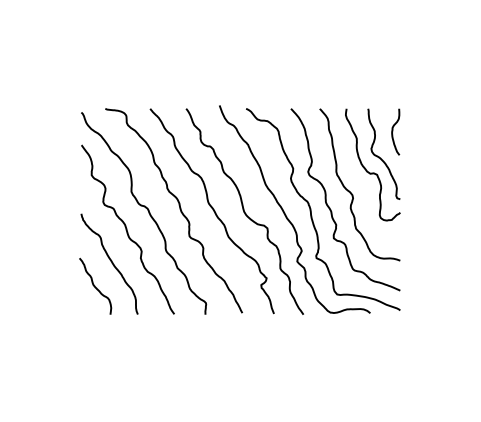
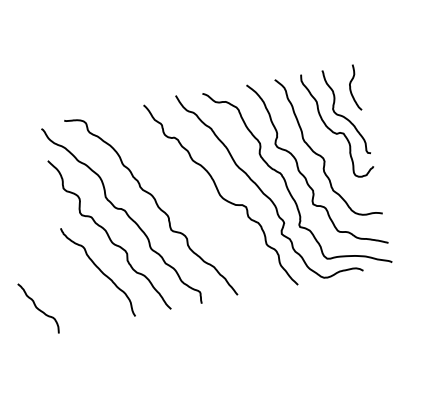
curve: (212, 210) -> (188, 200), removed
curve: (95, 285) -> (38, 307), moved

